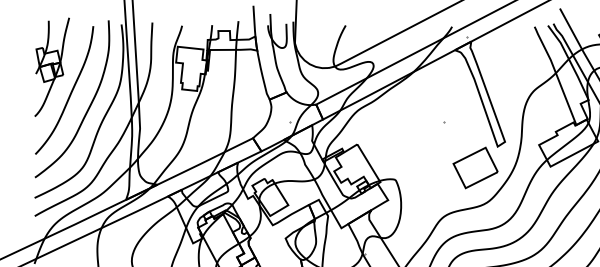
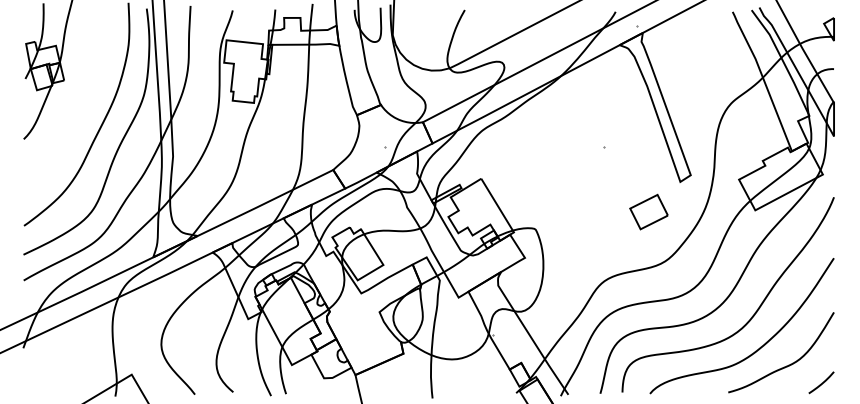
curve: (69, 94) -> (73, 107), removed
part: (475, 167) -> (648, 211), size x0.6

